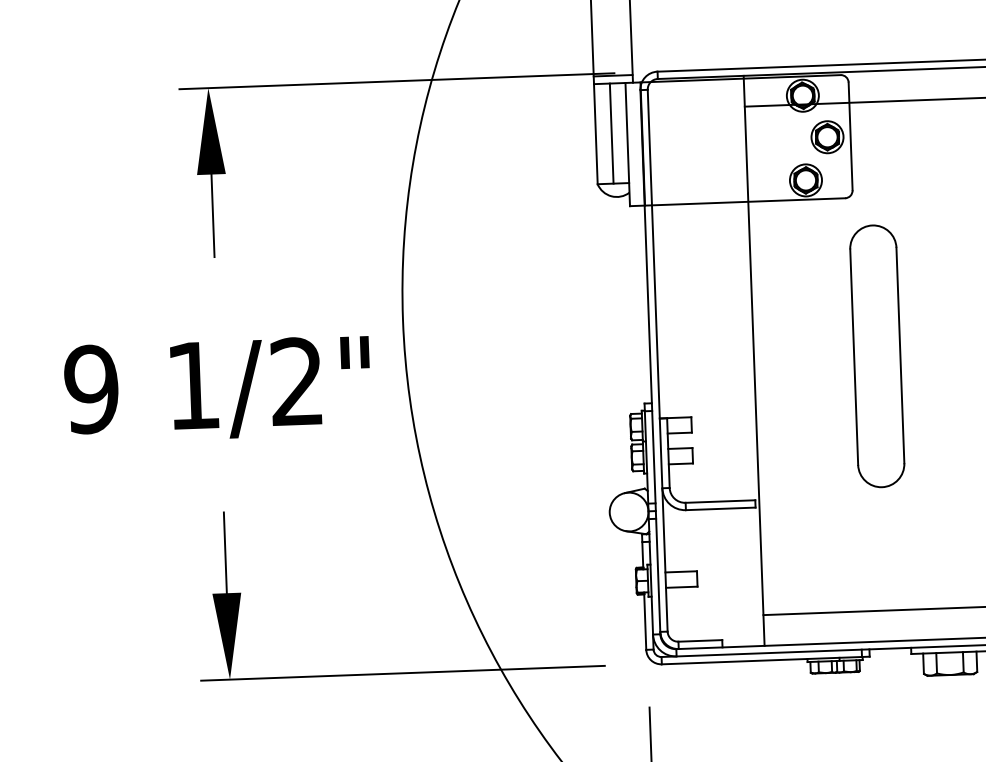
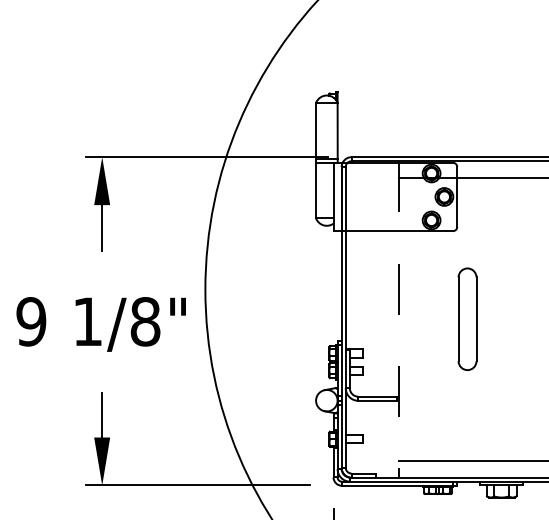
line: (611, 133) -> (324, 190), removed
part: (877, 354) -> (467, 318), size x0.7
line: (754, 360) -> (399, 319), solid -> dashed
text: (297, 381) -> (145, 321), 1/2" -> 1/8"

